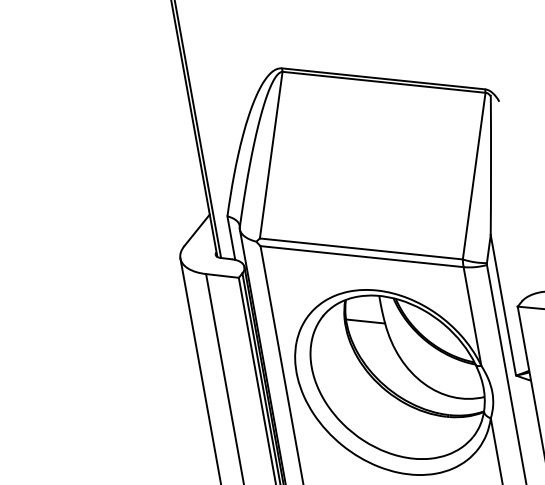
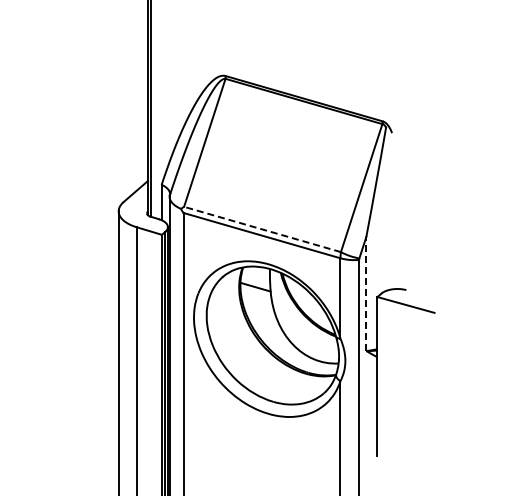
line: (361, 248) -> (262, 229), solid -> dashed
line: (503, 304) -> (366, 293), solid -> dashed

